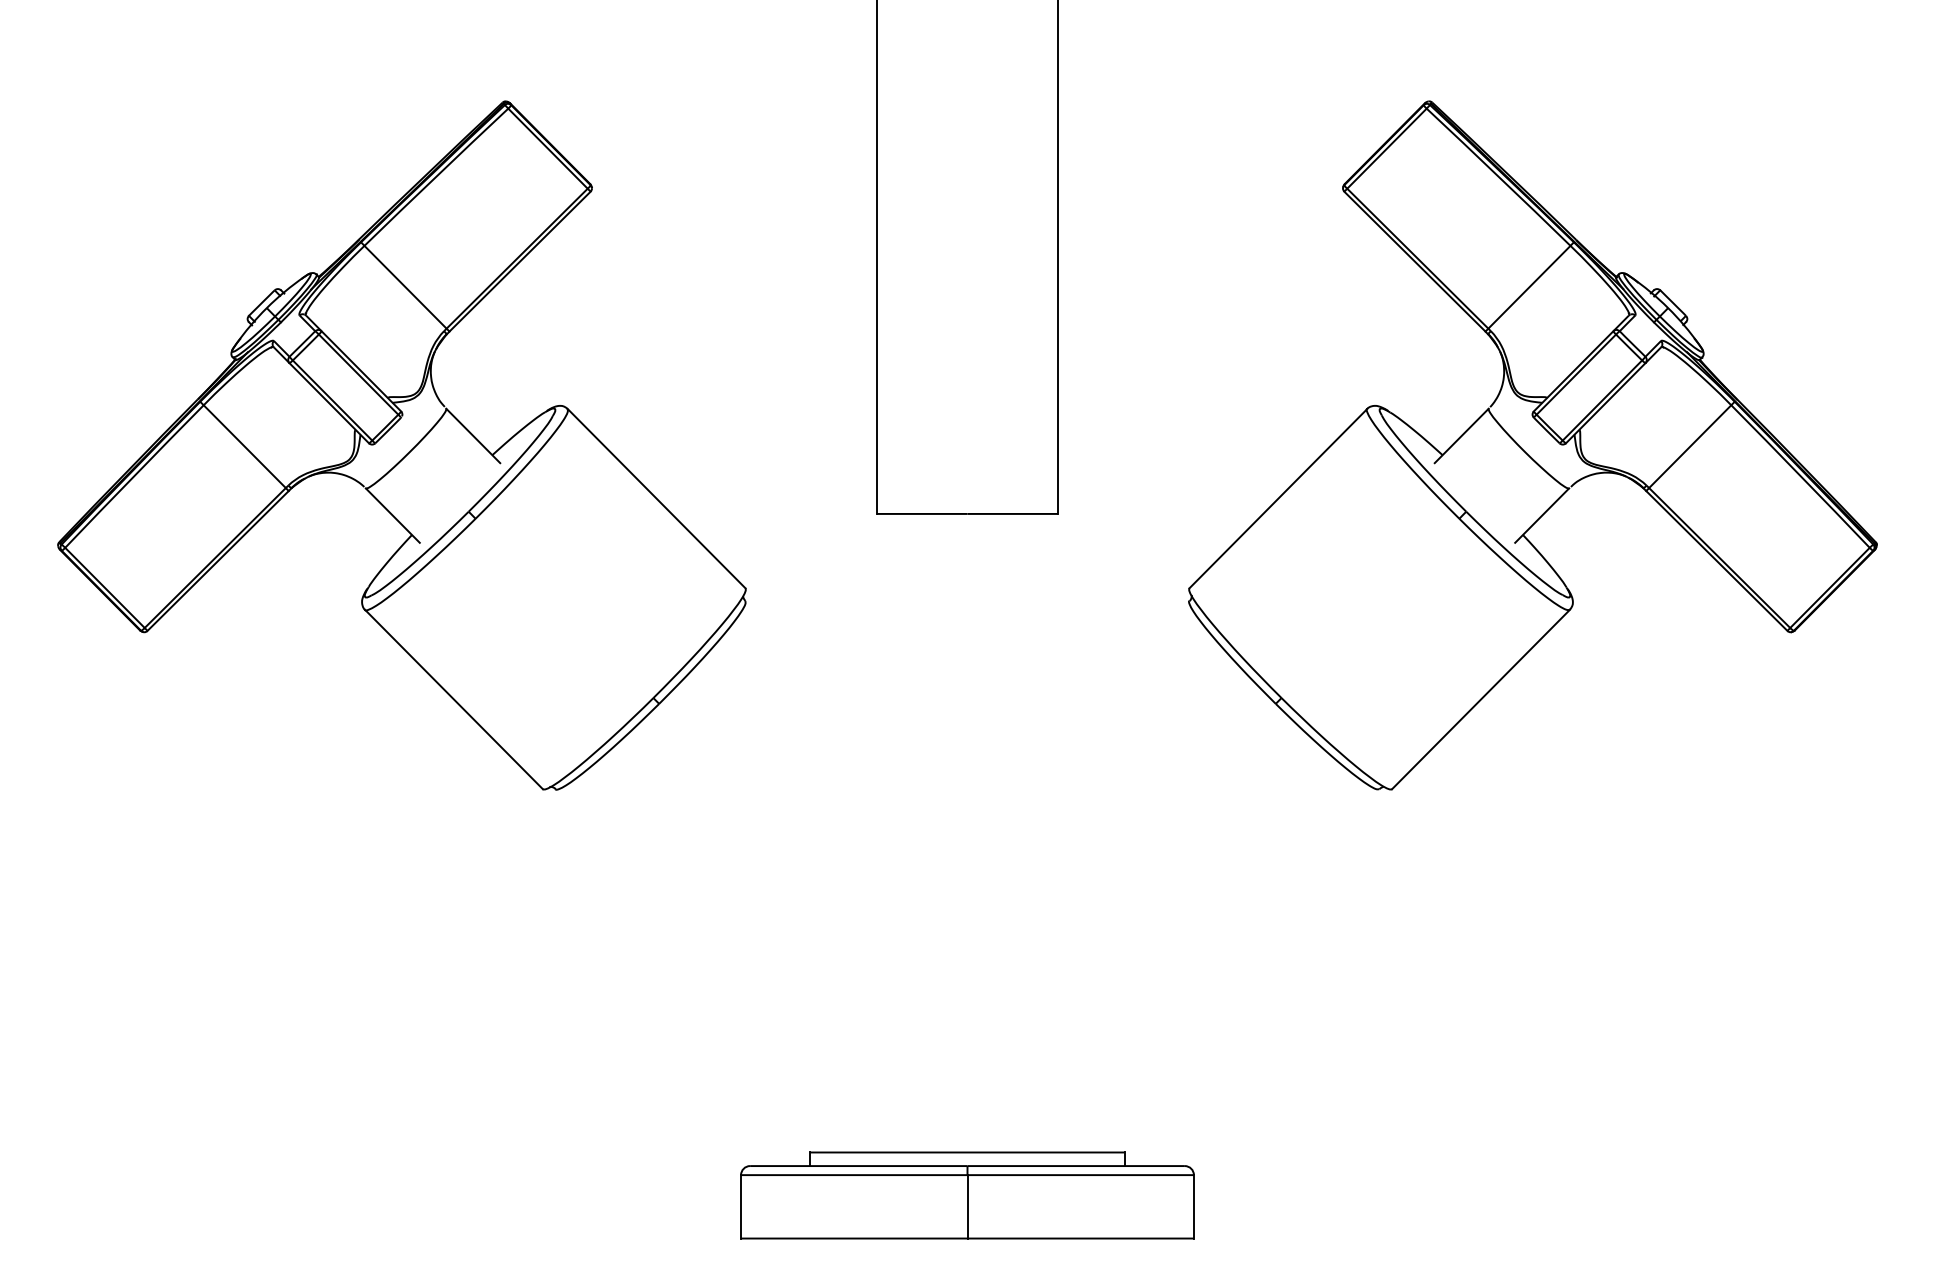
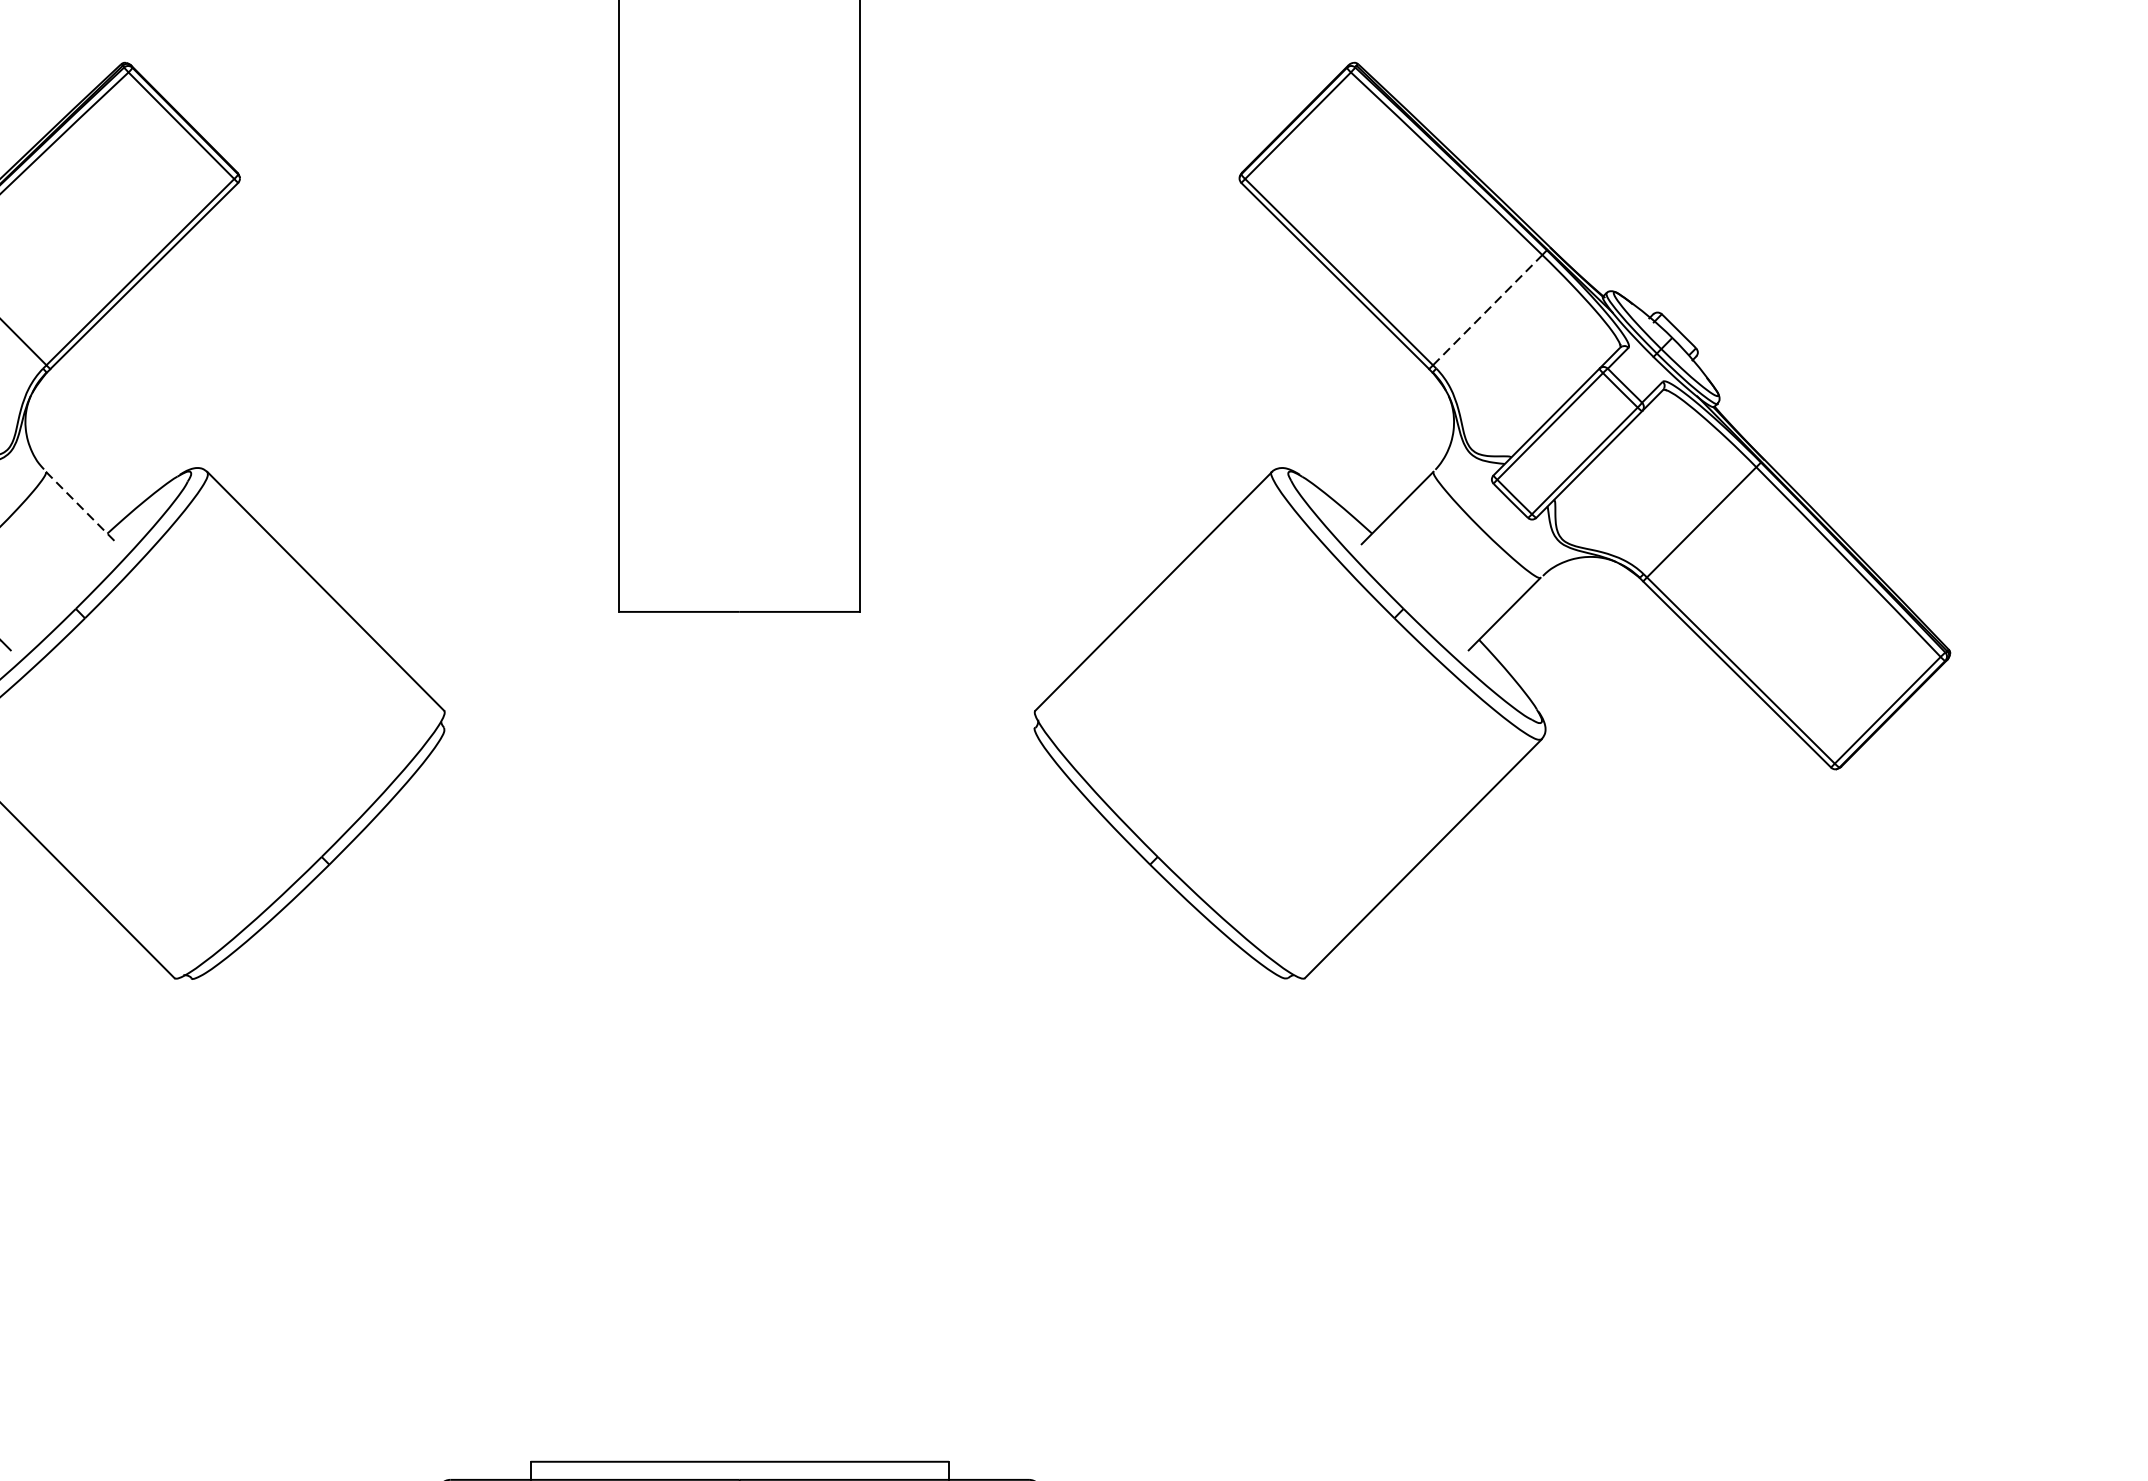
line: (1529, 286) -> (1487, 309), solid -> dashed
line: (473, 436) -> (82, 508), solid -> dashed

